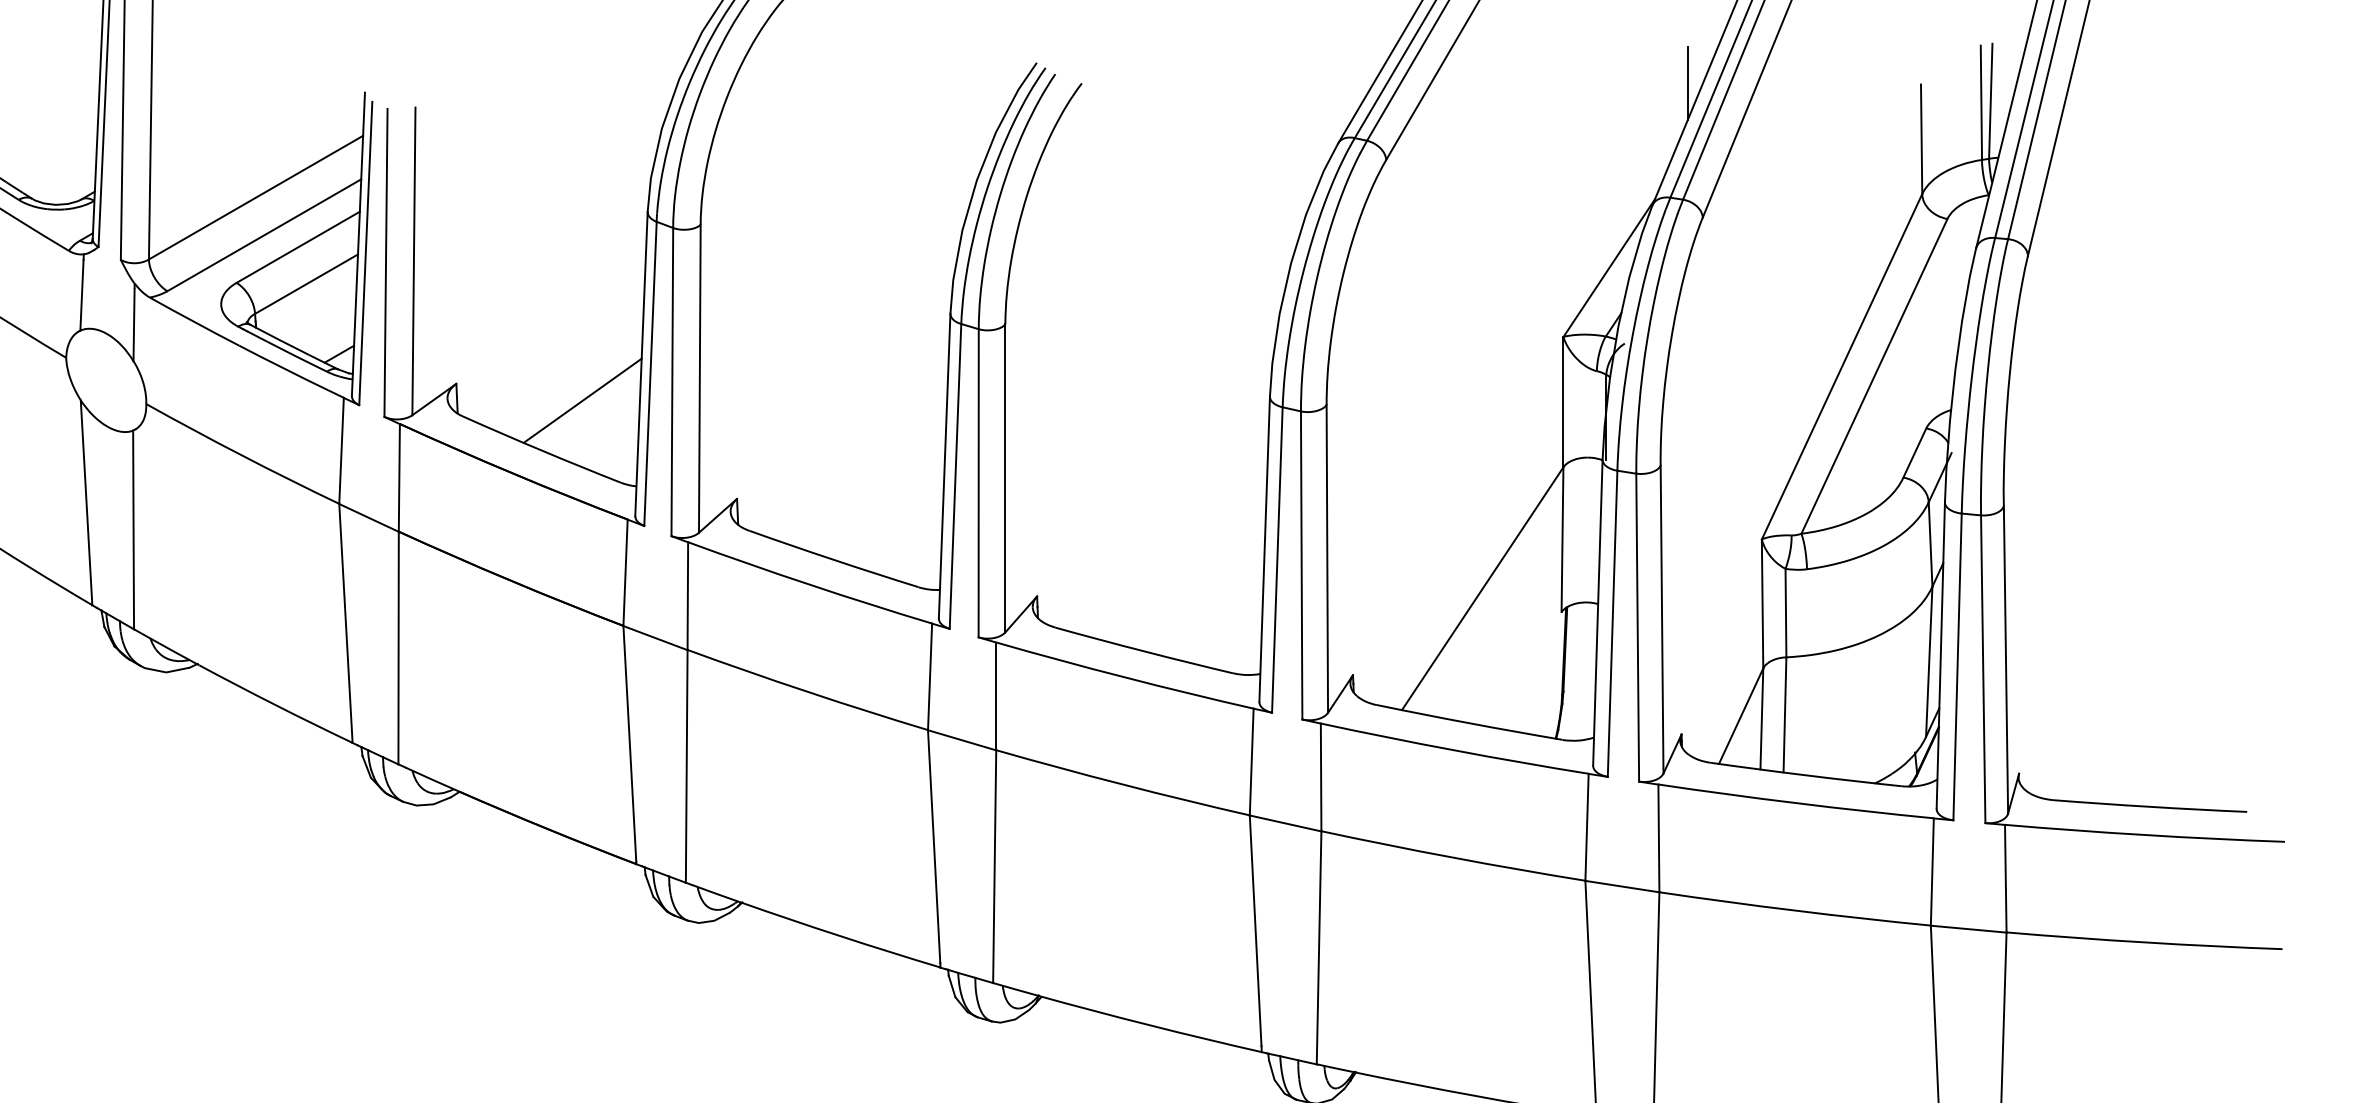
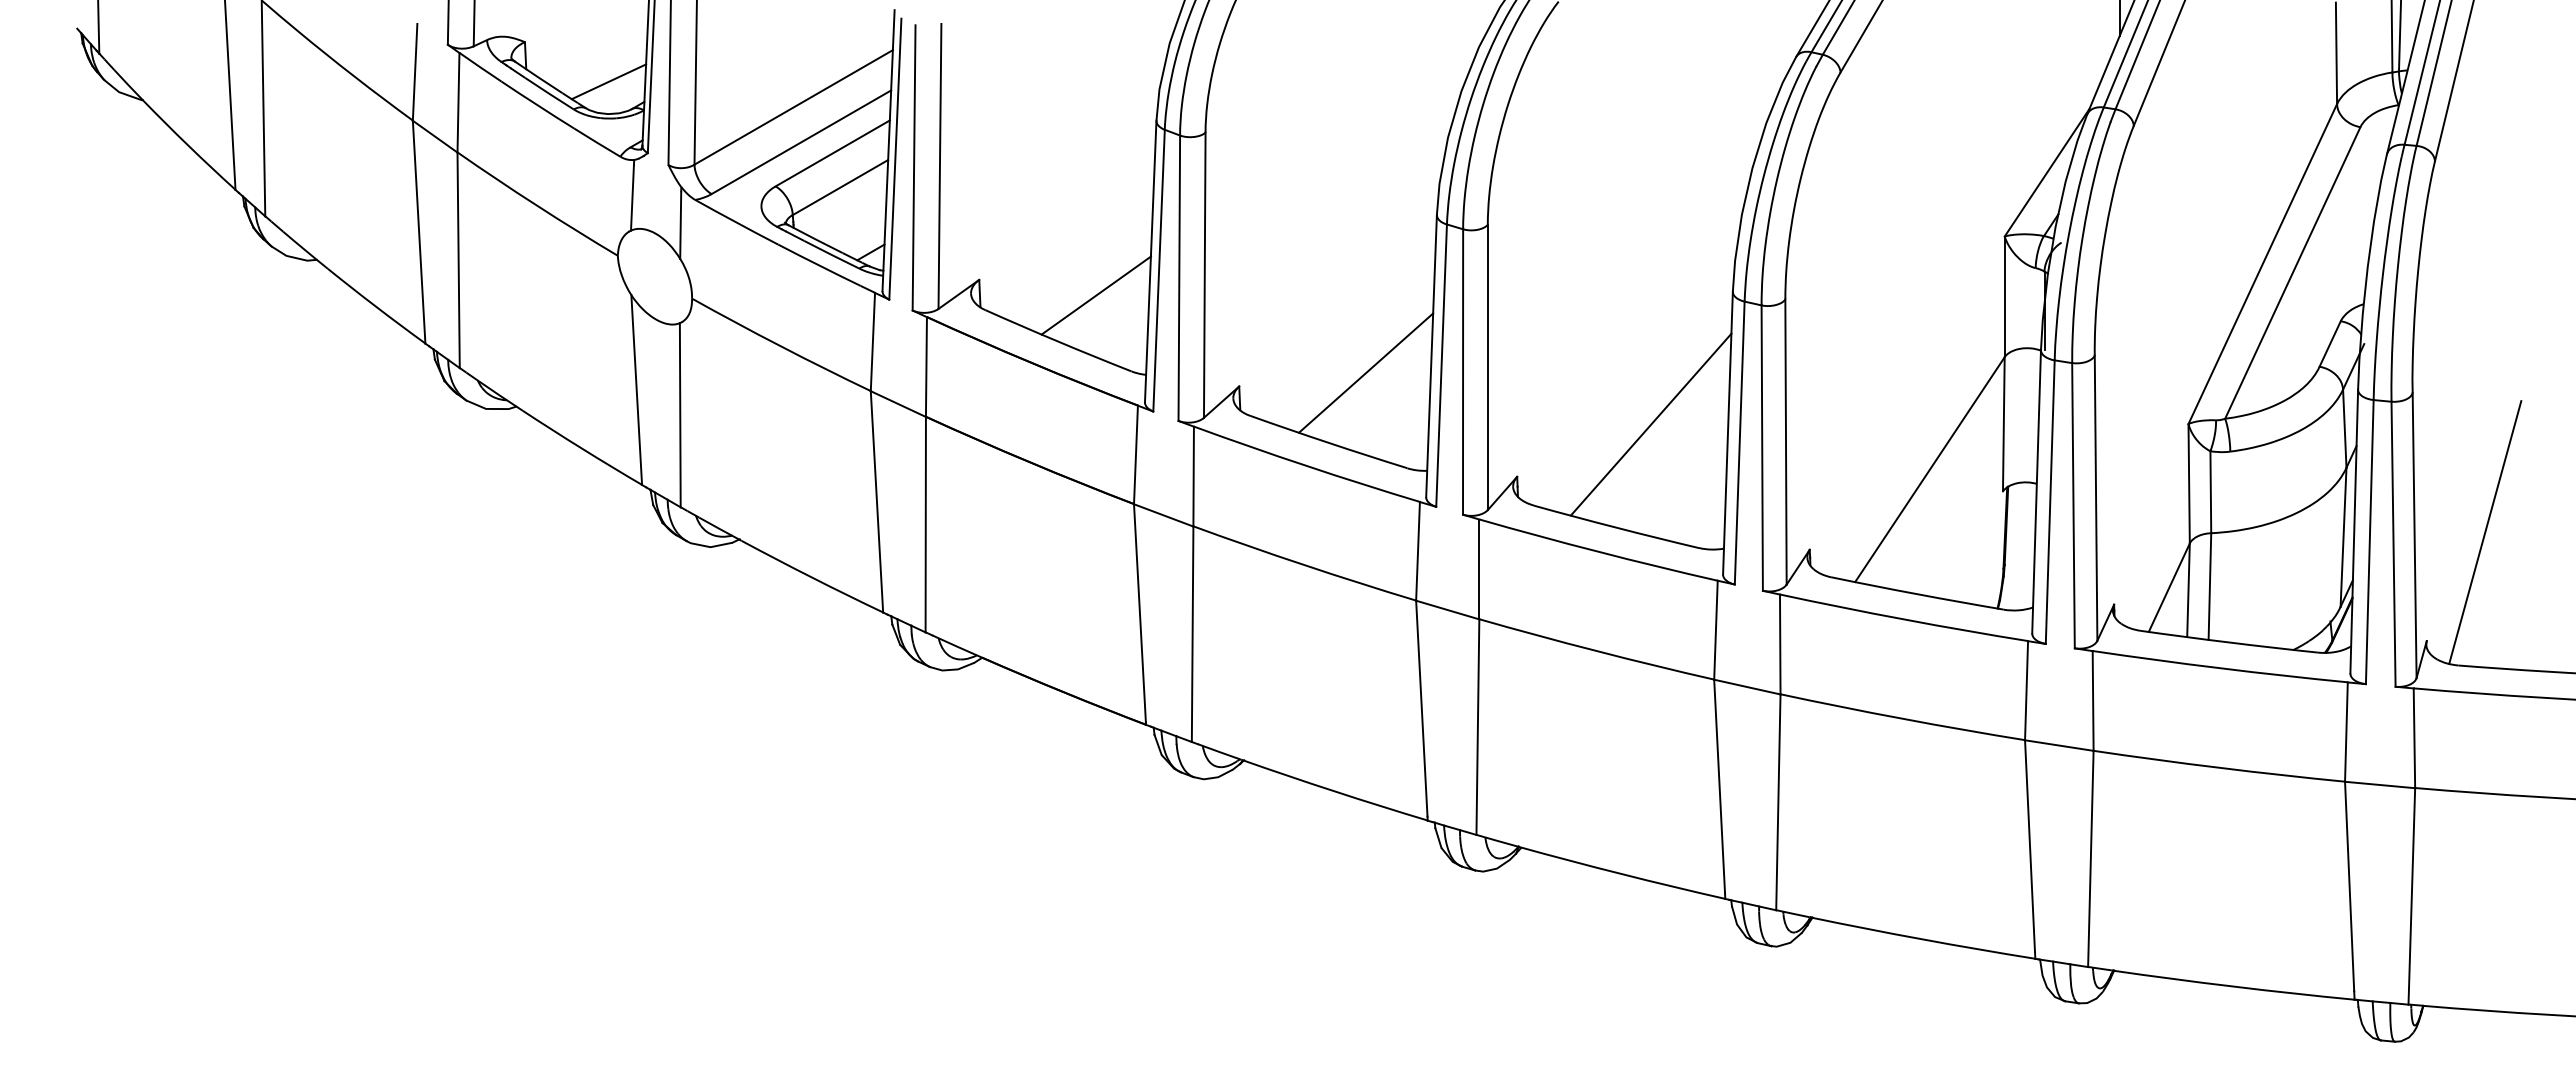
line: (56, 169) -> (608, 81), added
line: (874, 483) -> (1366, 372), added
line: (1181, 539) -> (1650, 424), added
line: (2082, 656) -> (2485, 532), added

